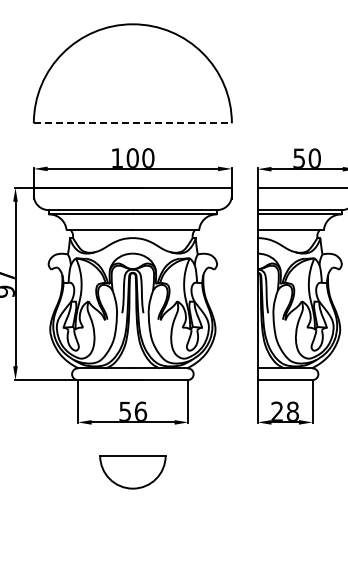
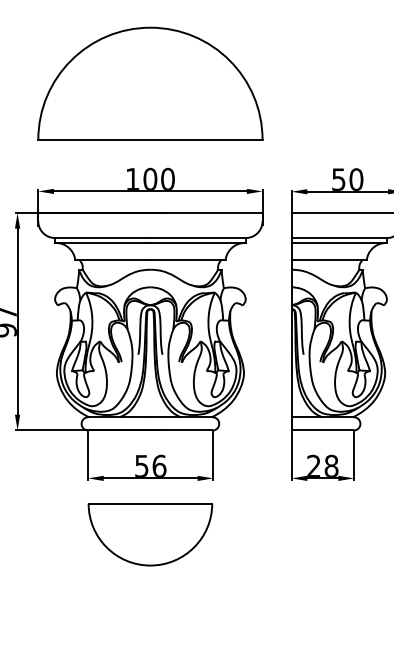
line: (133, 123) -> (151, 140), dashed -> solid
part: (132, 472) -> (150, 535), size x1.67

